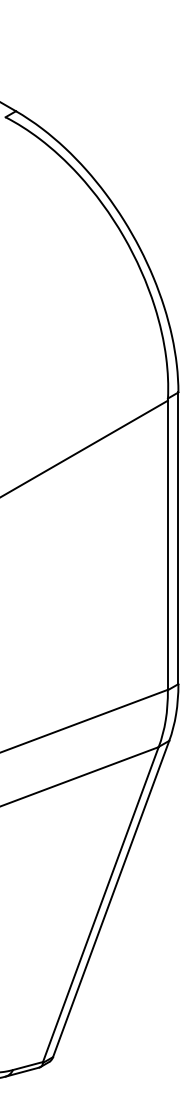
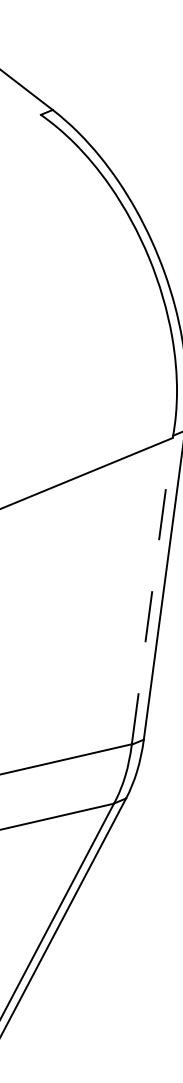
line: (167, 545) -> (151, 591), solid -> dashed

